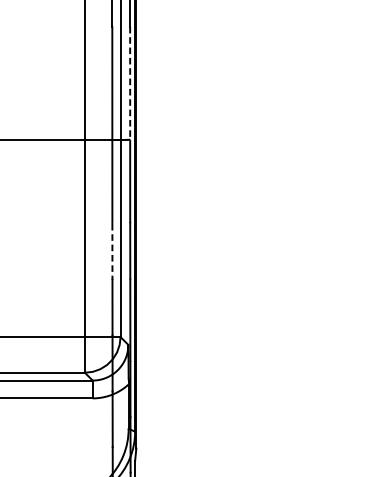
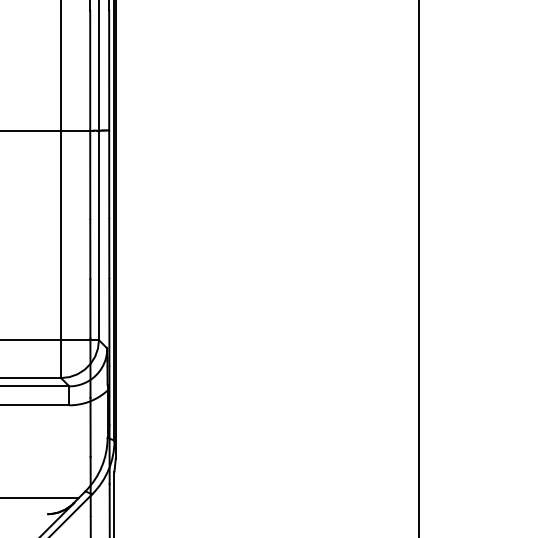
line: (130, 83) -> (109, 70), dashed -> solid
line: (112, 251) -> (90, 249), dashed -> solid

